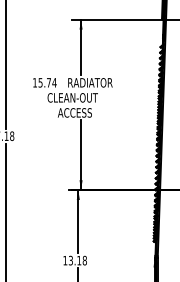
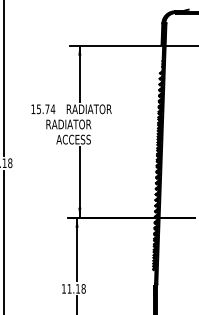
text: (72, 97) -> (71, 124), CLEAN-OUT -> RADIATOR
text: (70, 260) -> (69, 288), 13.18 -> 11.18

